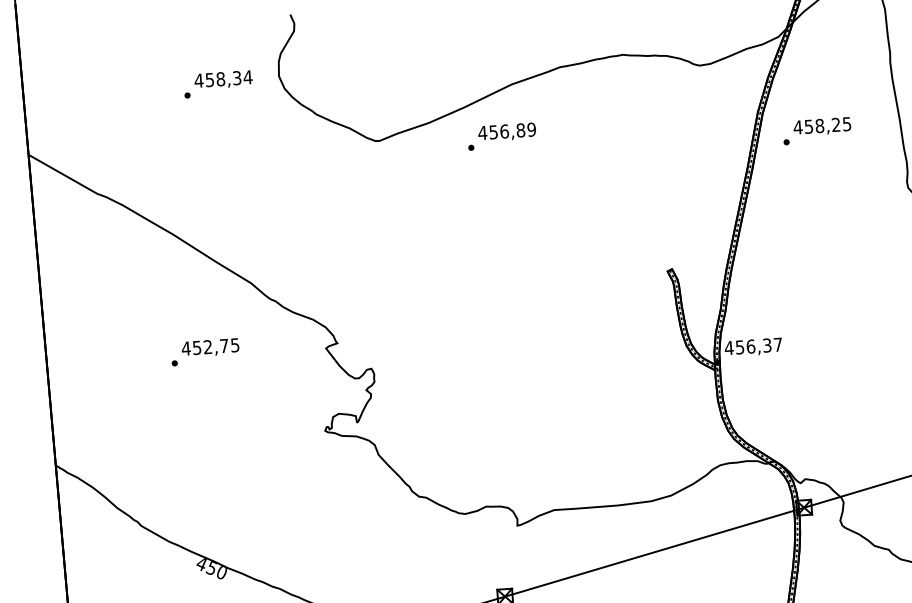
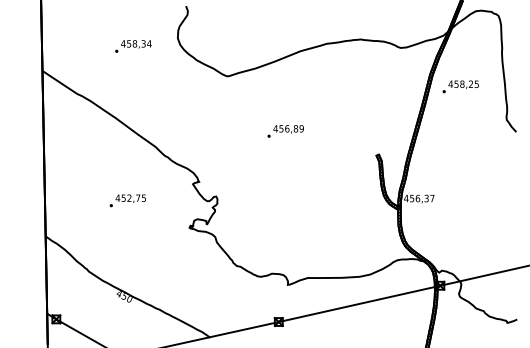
text: (218, 84) -> (133, 46), moved
text: (501, 136) -> (285, 131), moved
text: (204, 351) -> (127, 200), moved

